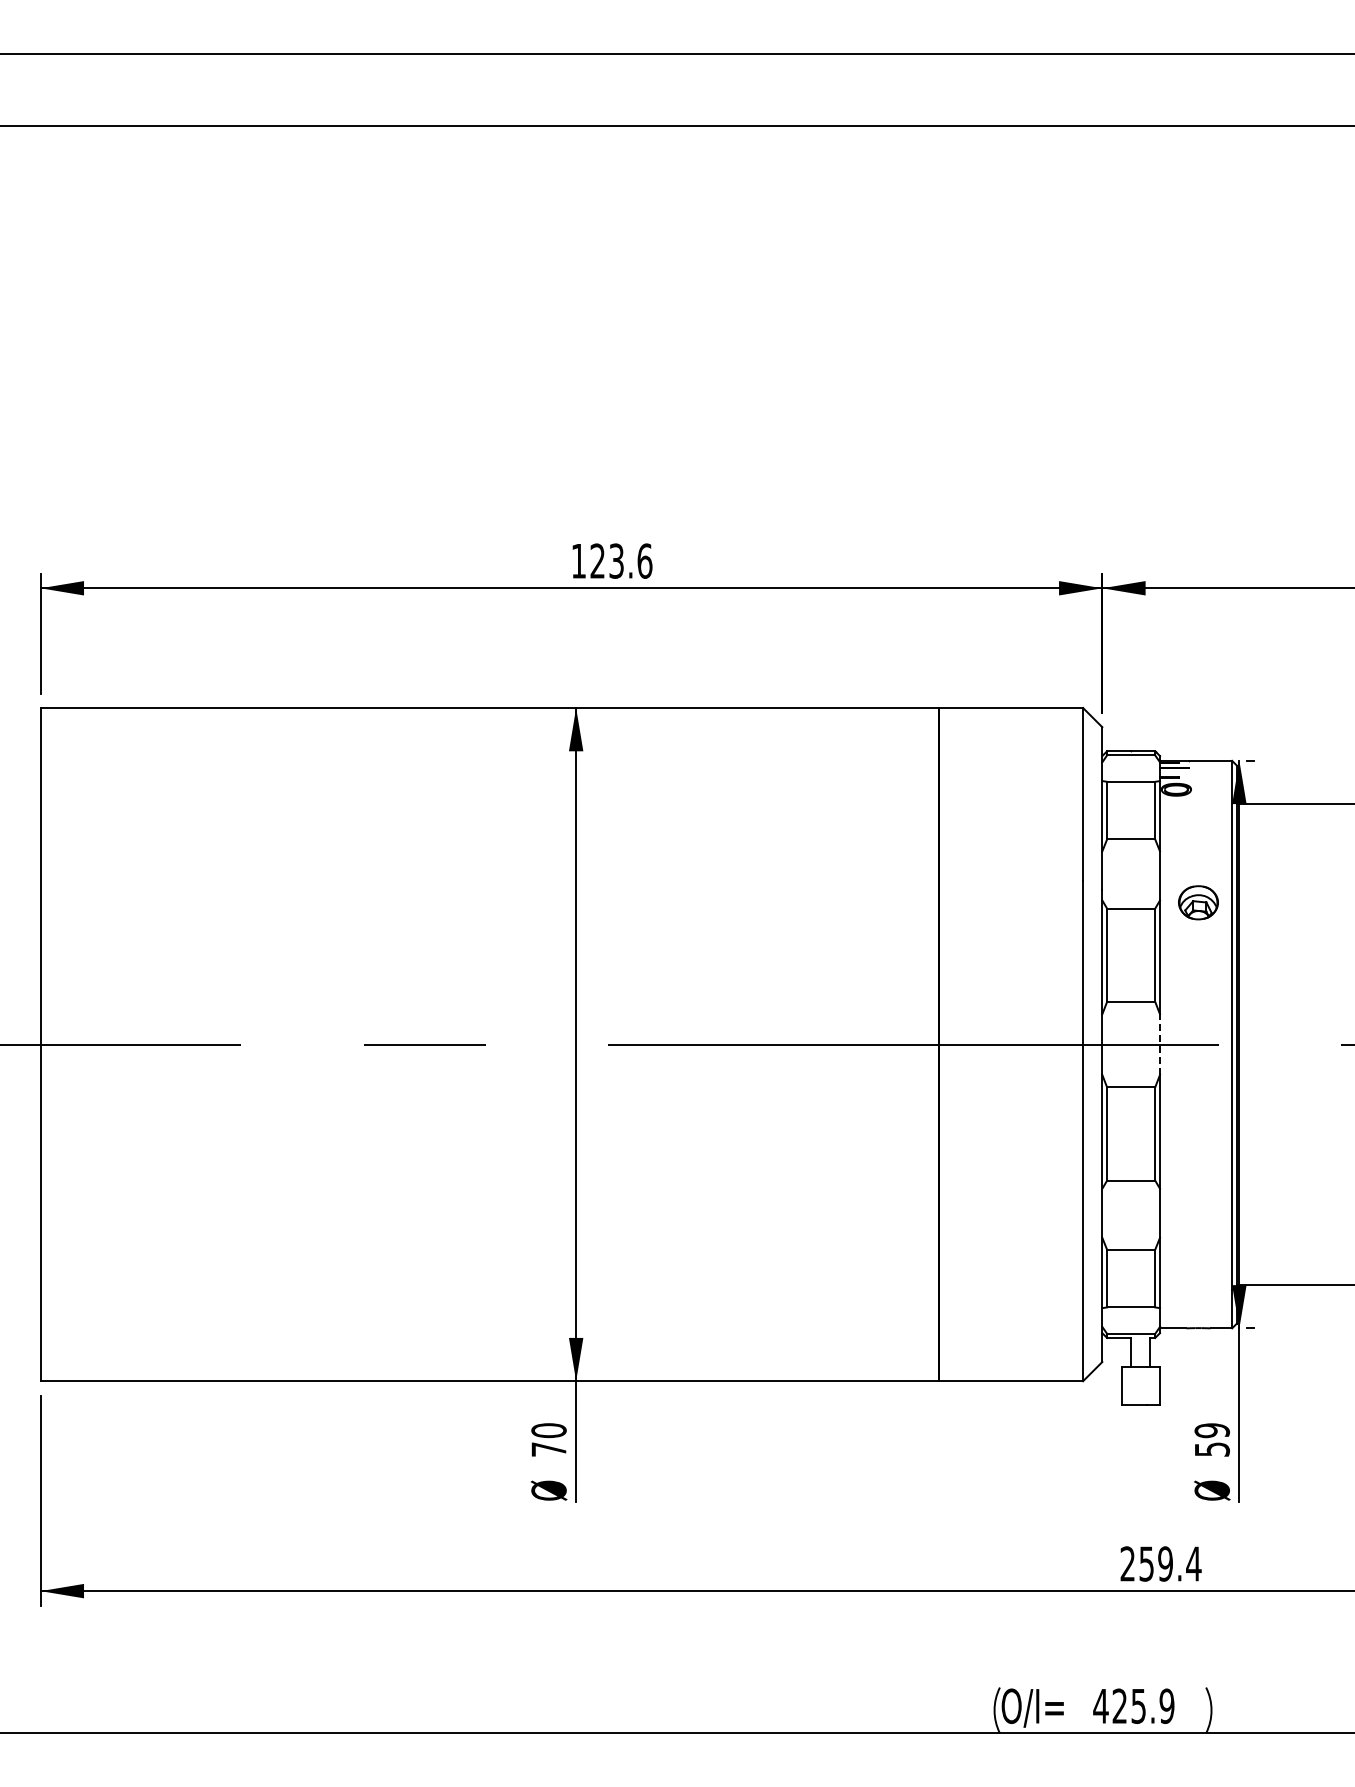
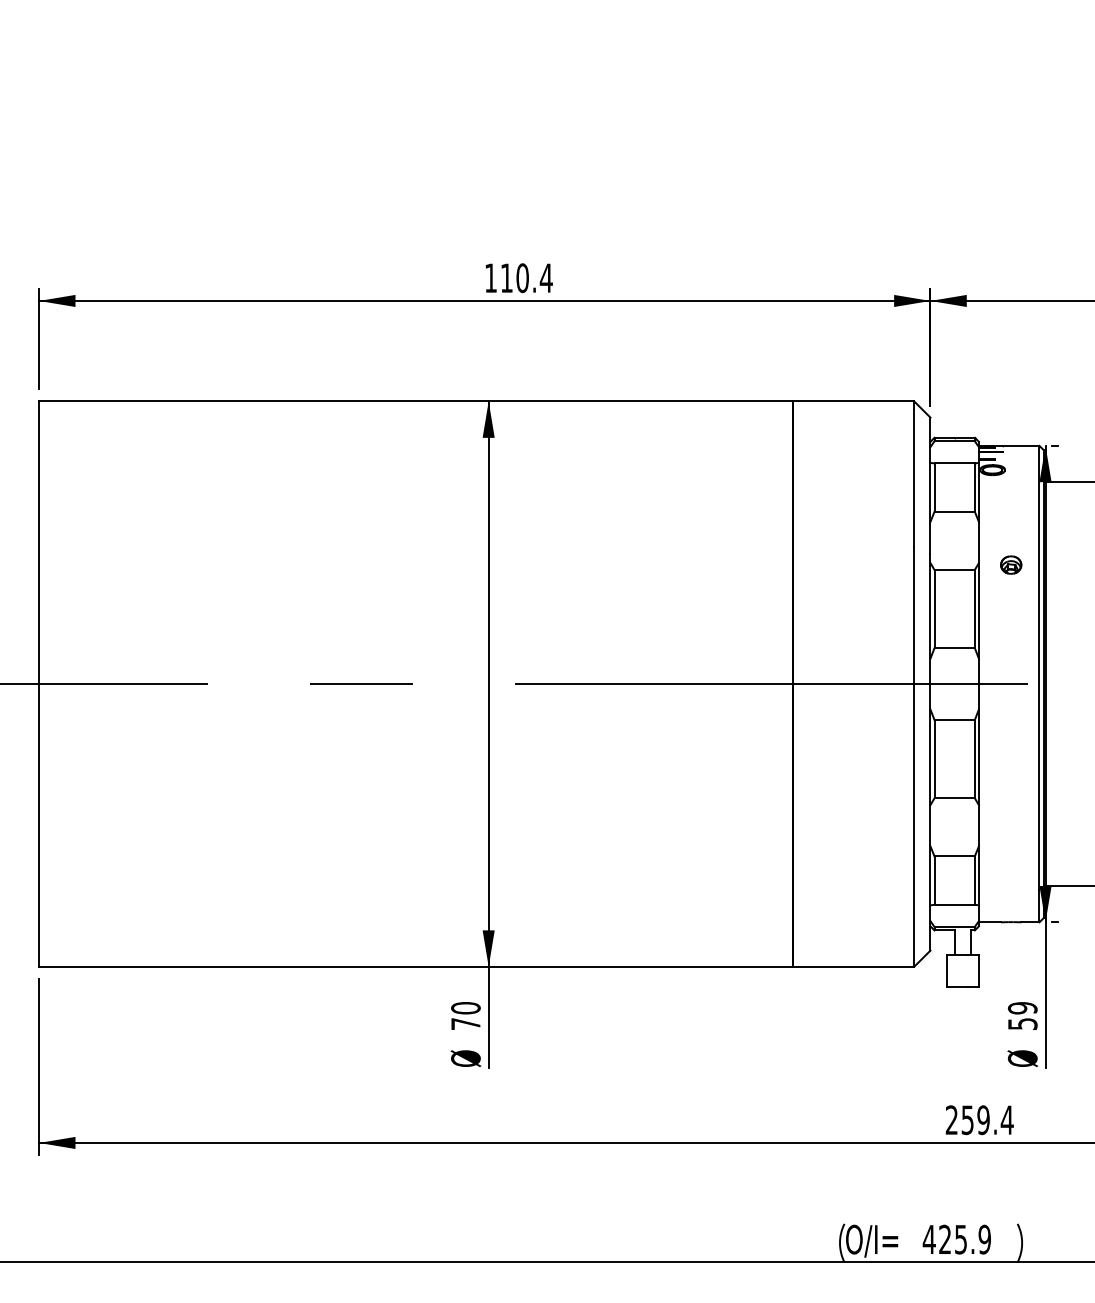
text: (621, 560) -> (526, 277), 123.6 -> 110.4
part: (1198, 902) -> (1011, 564), size x0.62
line: (1160, 1044) -> (979, 684), dashed -> solid

